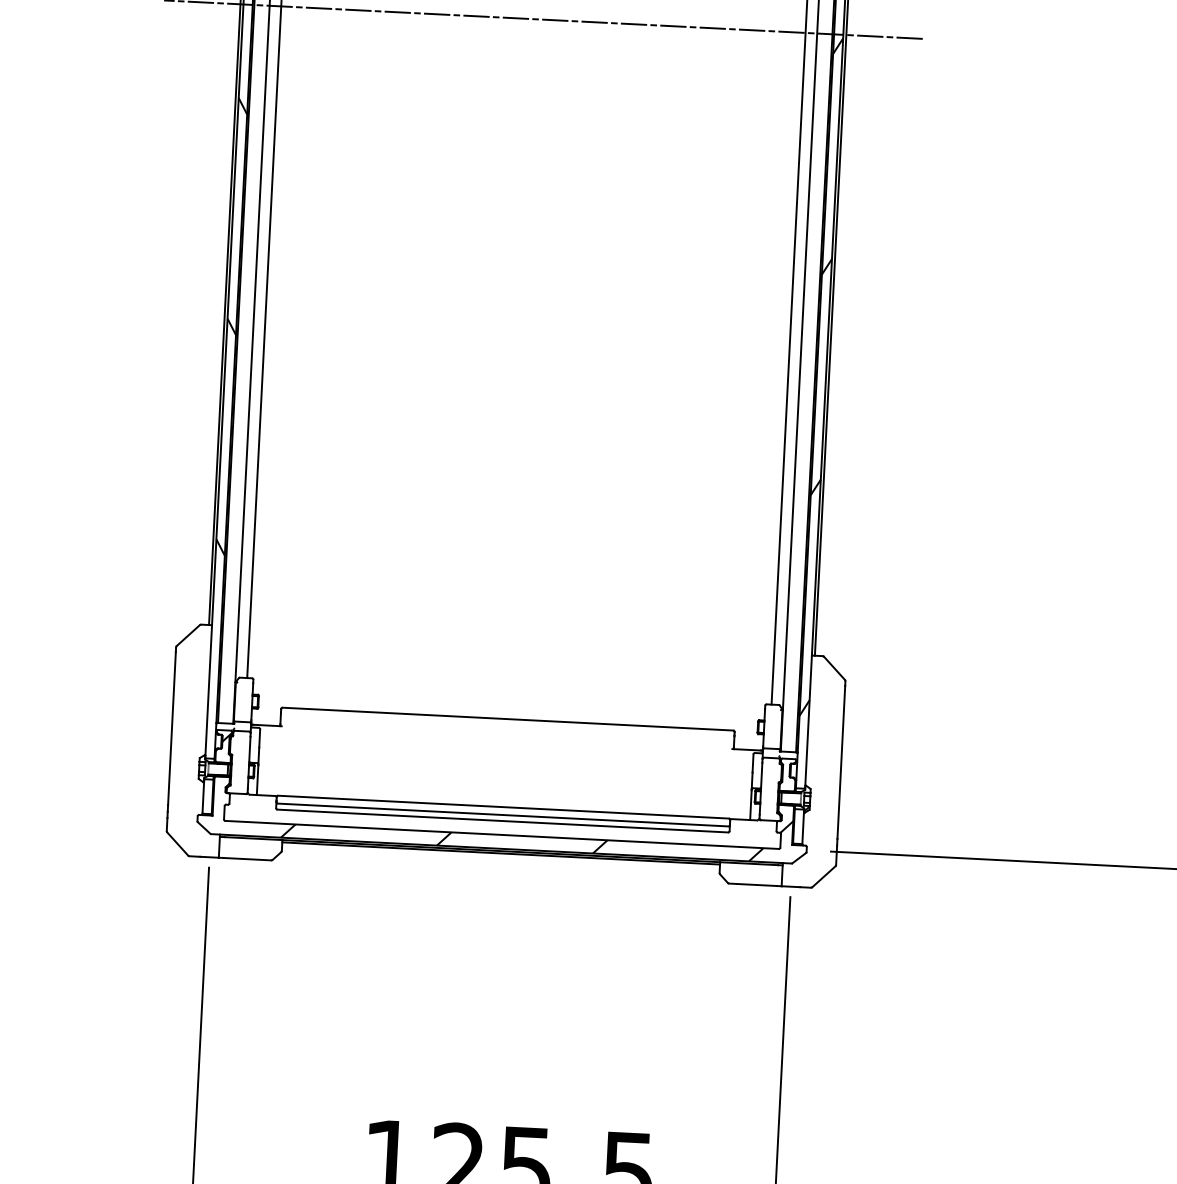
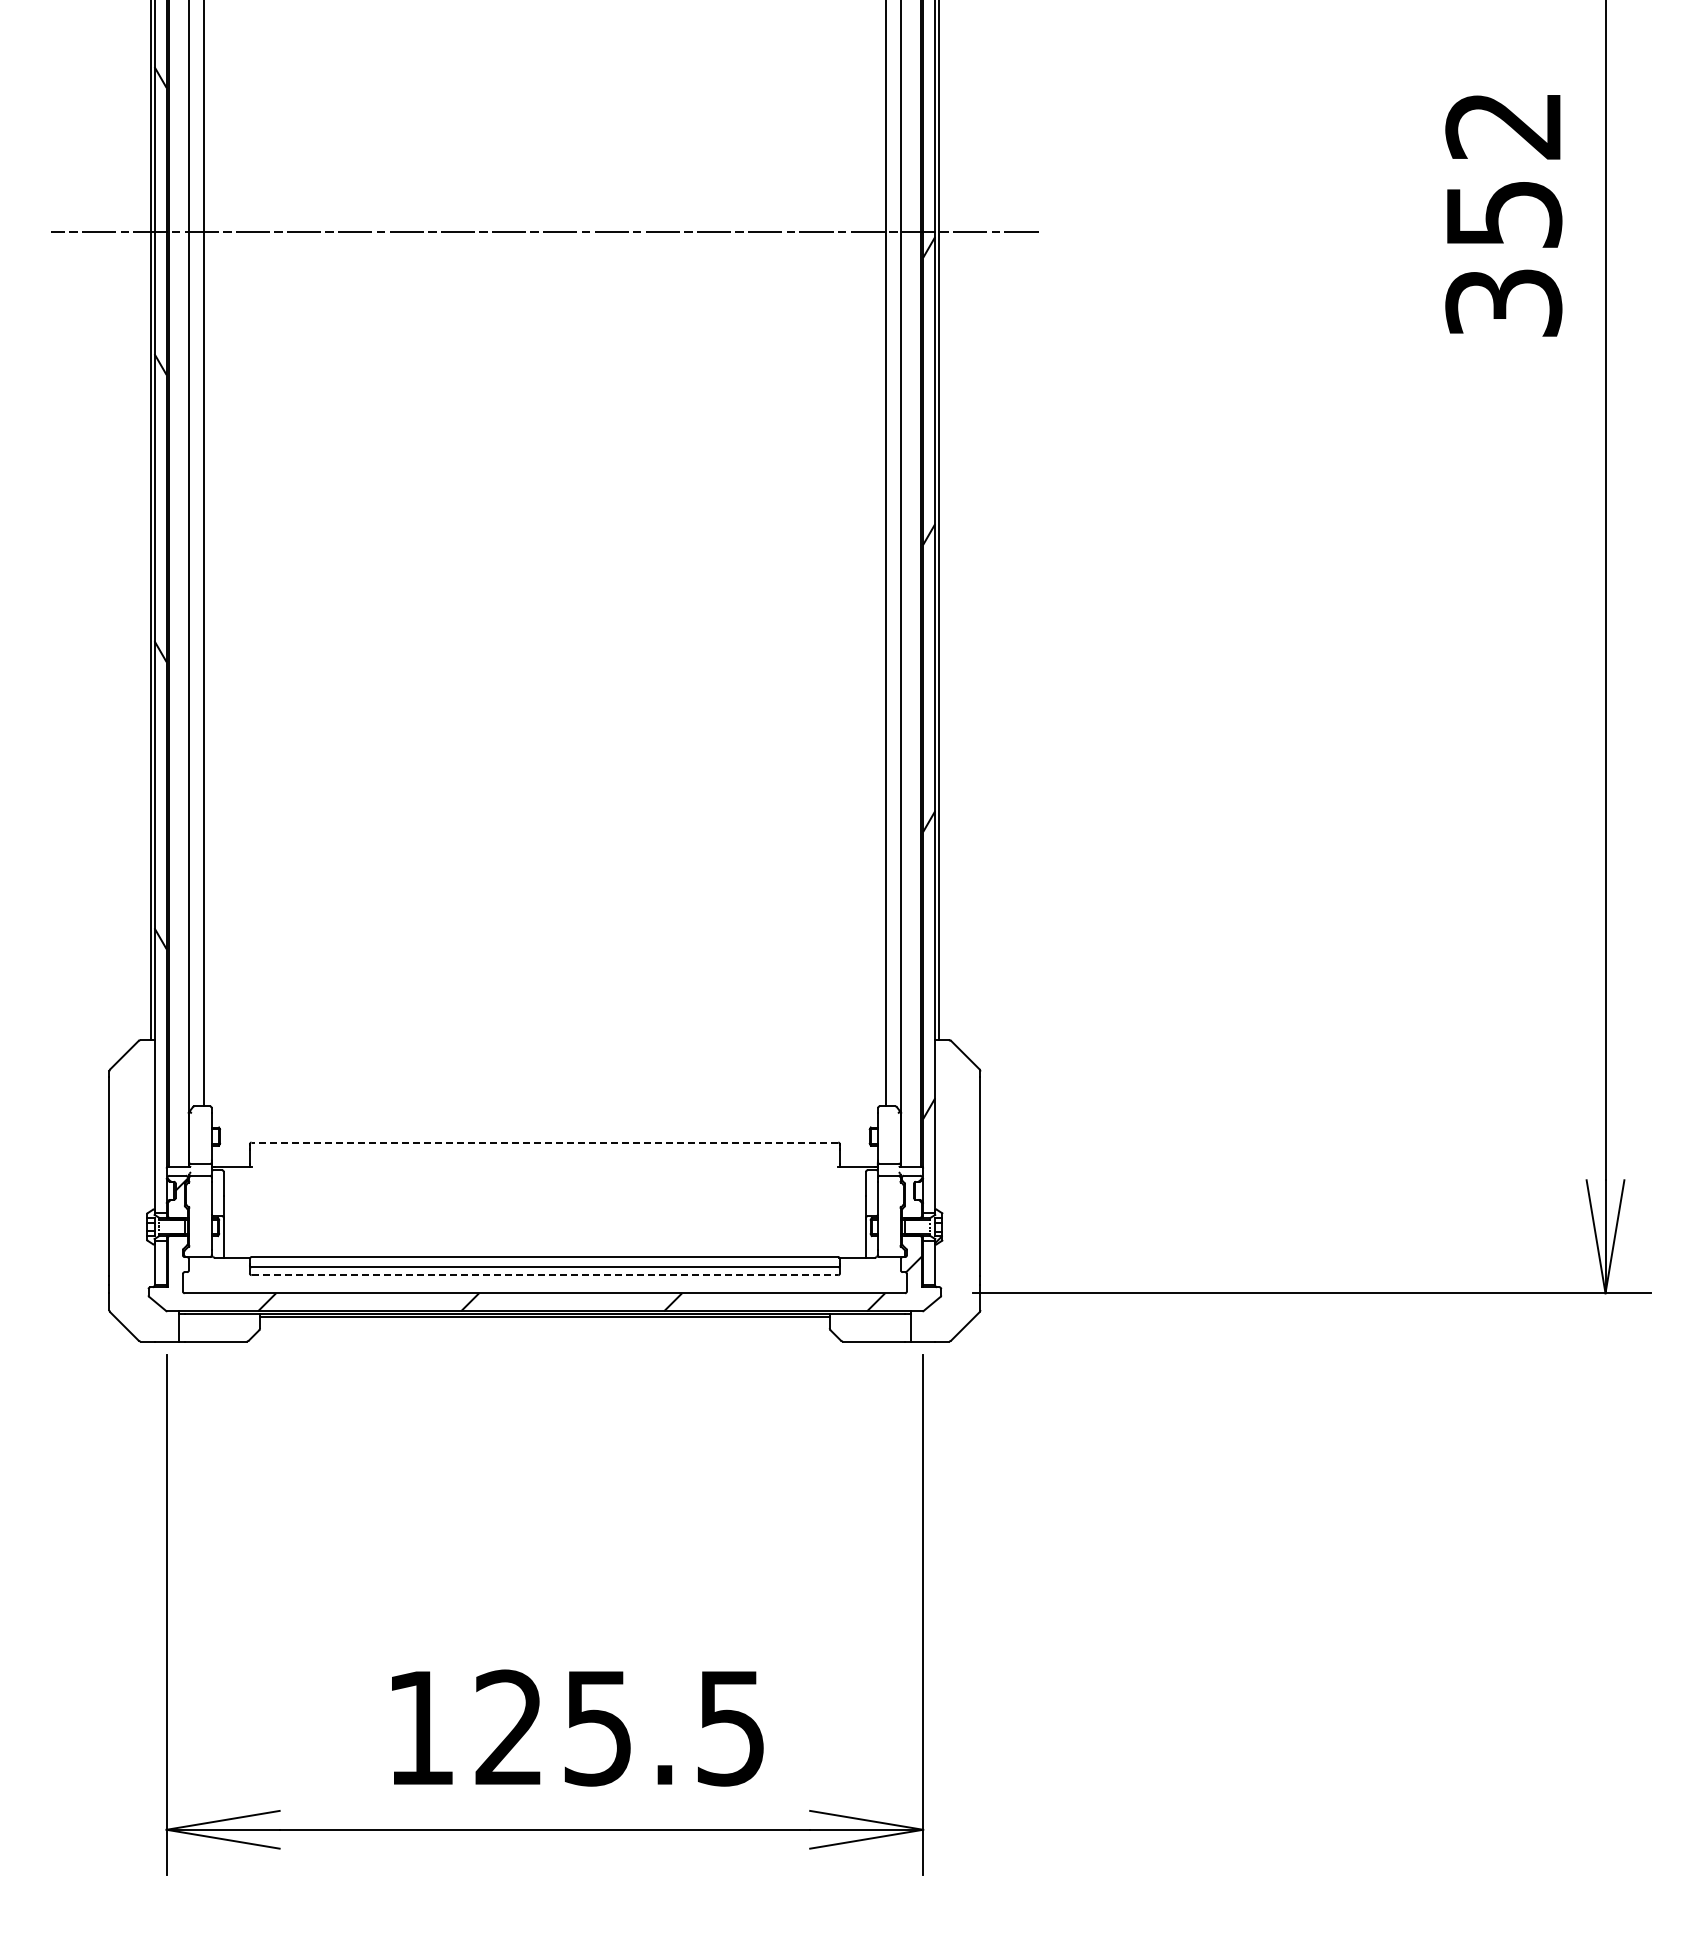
line: (507, 719) -> (544, 1142), solid -> dashed
line: (503, 821) -> (545, 1275), solid -> dashed

